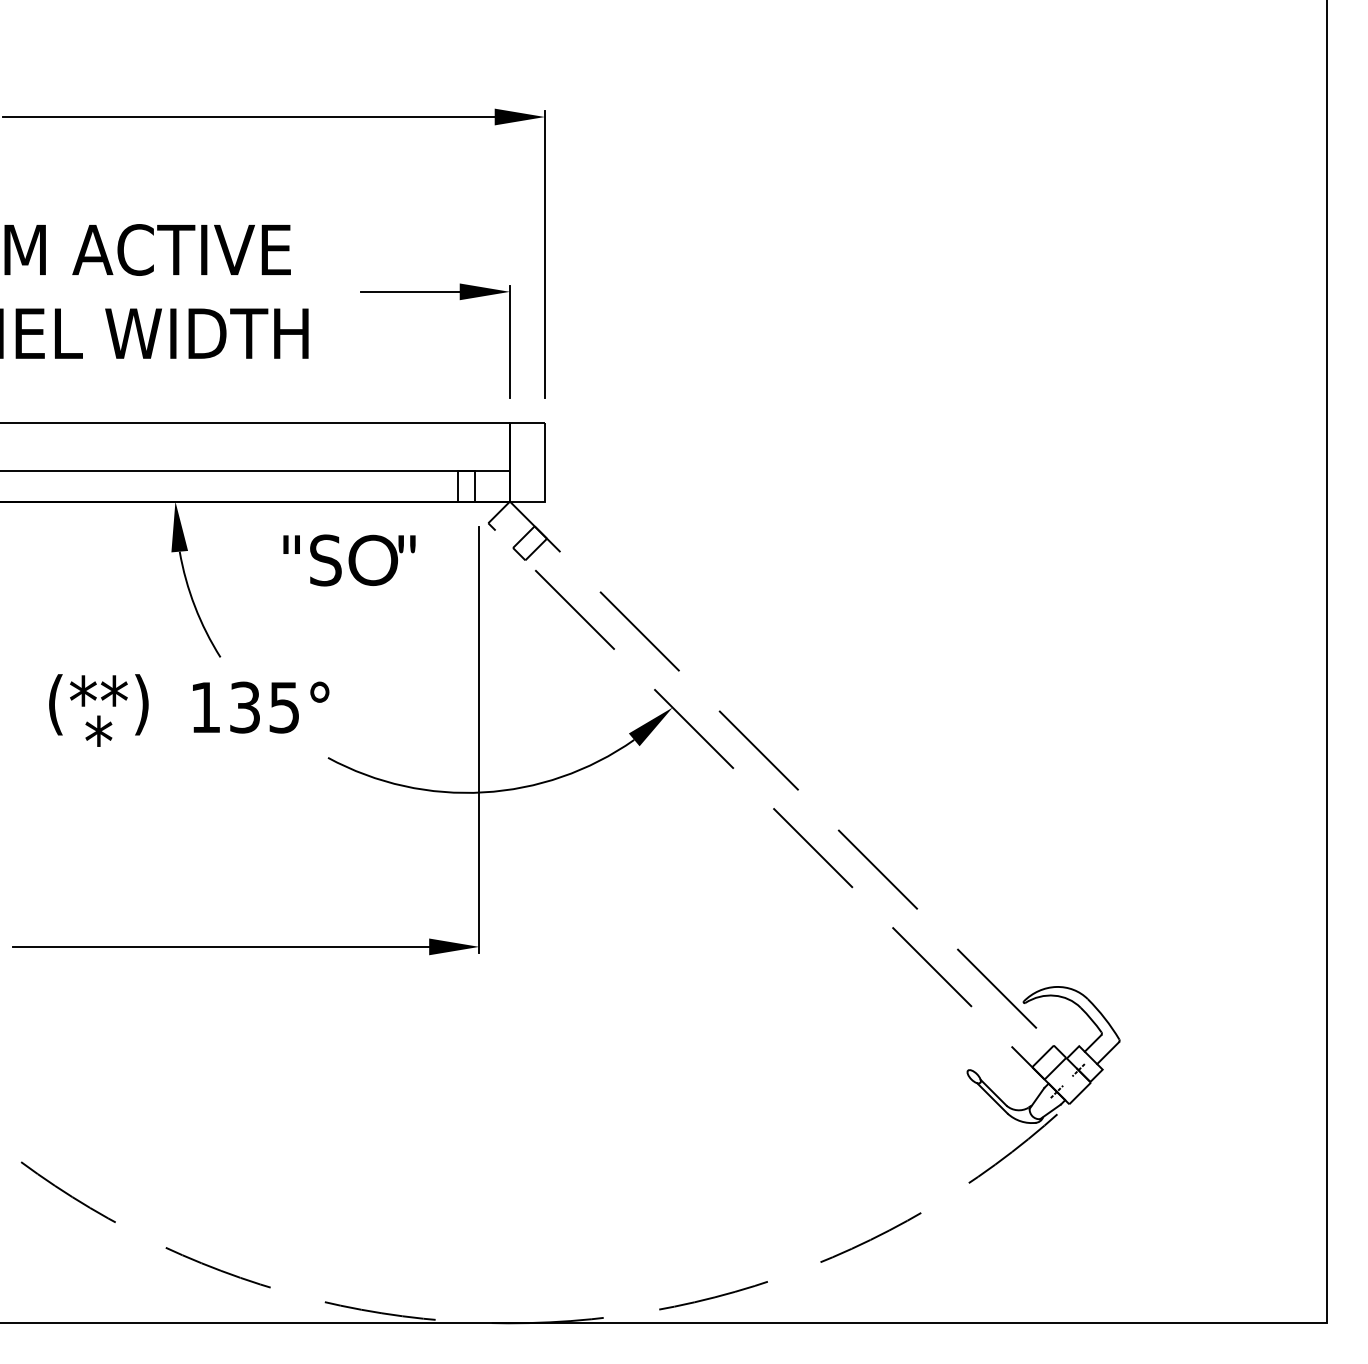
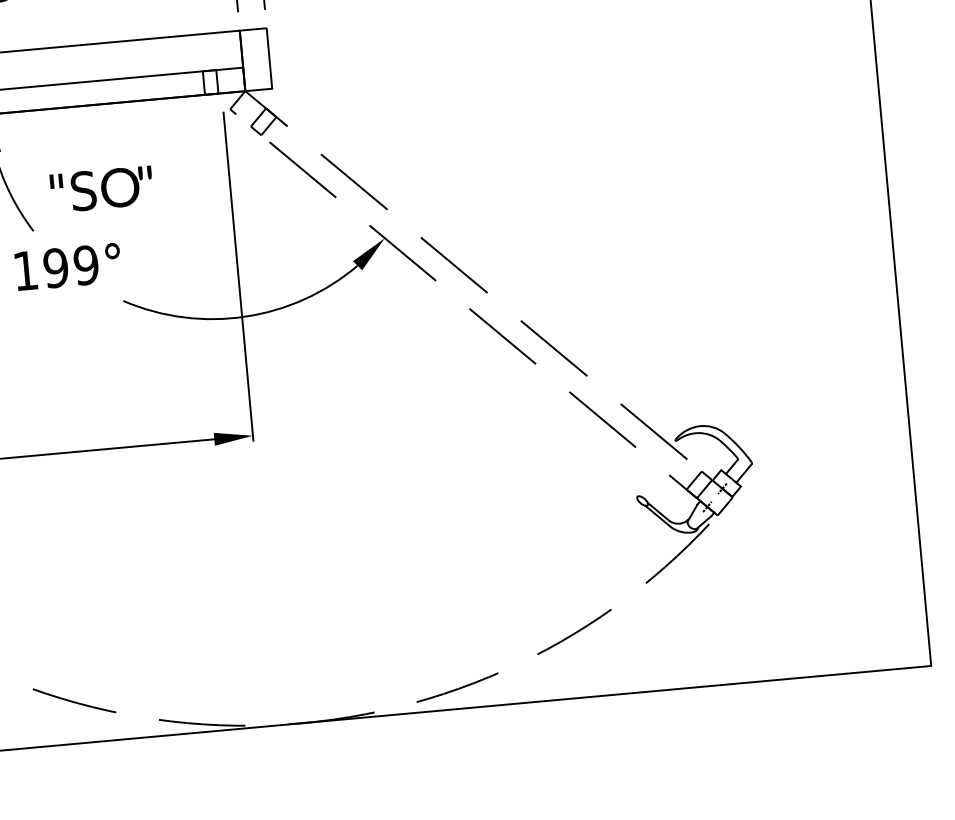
text: (349, 560) -> (101, 189), moved
text: (264, 707) -> (70, 266), 135° -> 199°

